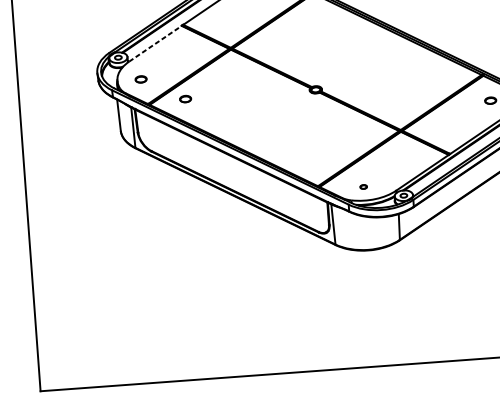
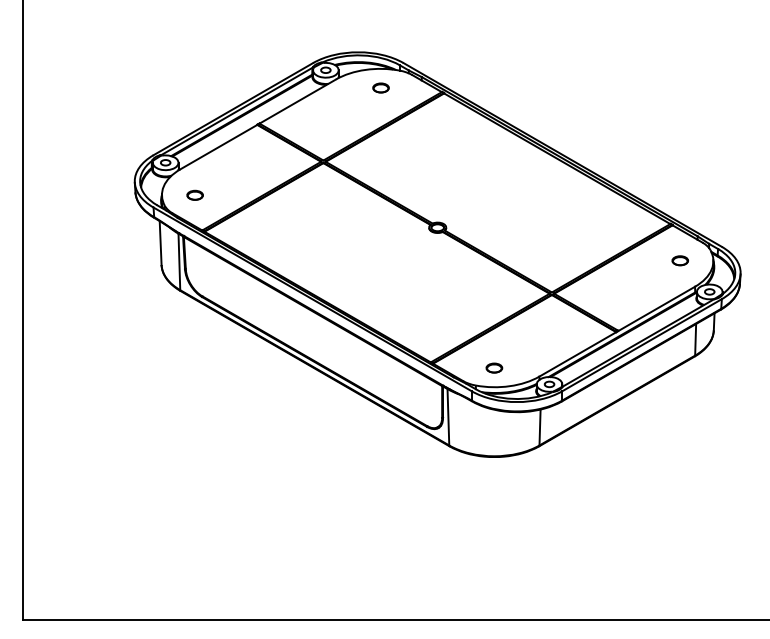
line: (155, 43) -> (219, 146), dashed -> solid
part: (185, 98) -> (254, 226), removed
part: (363, 186) -> (494, 367), size x1.67

